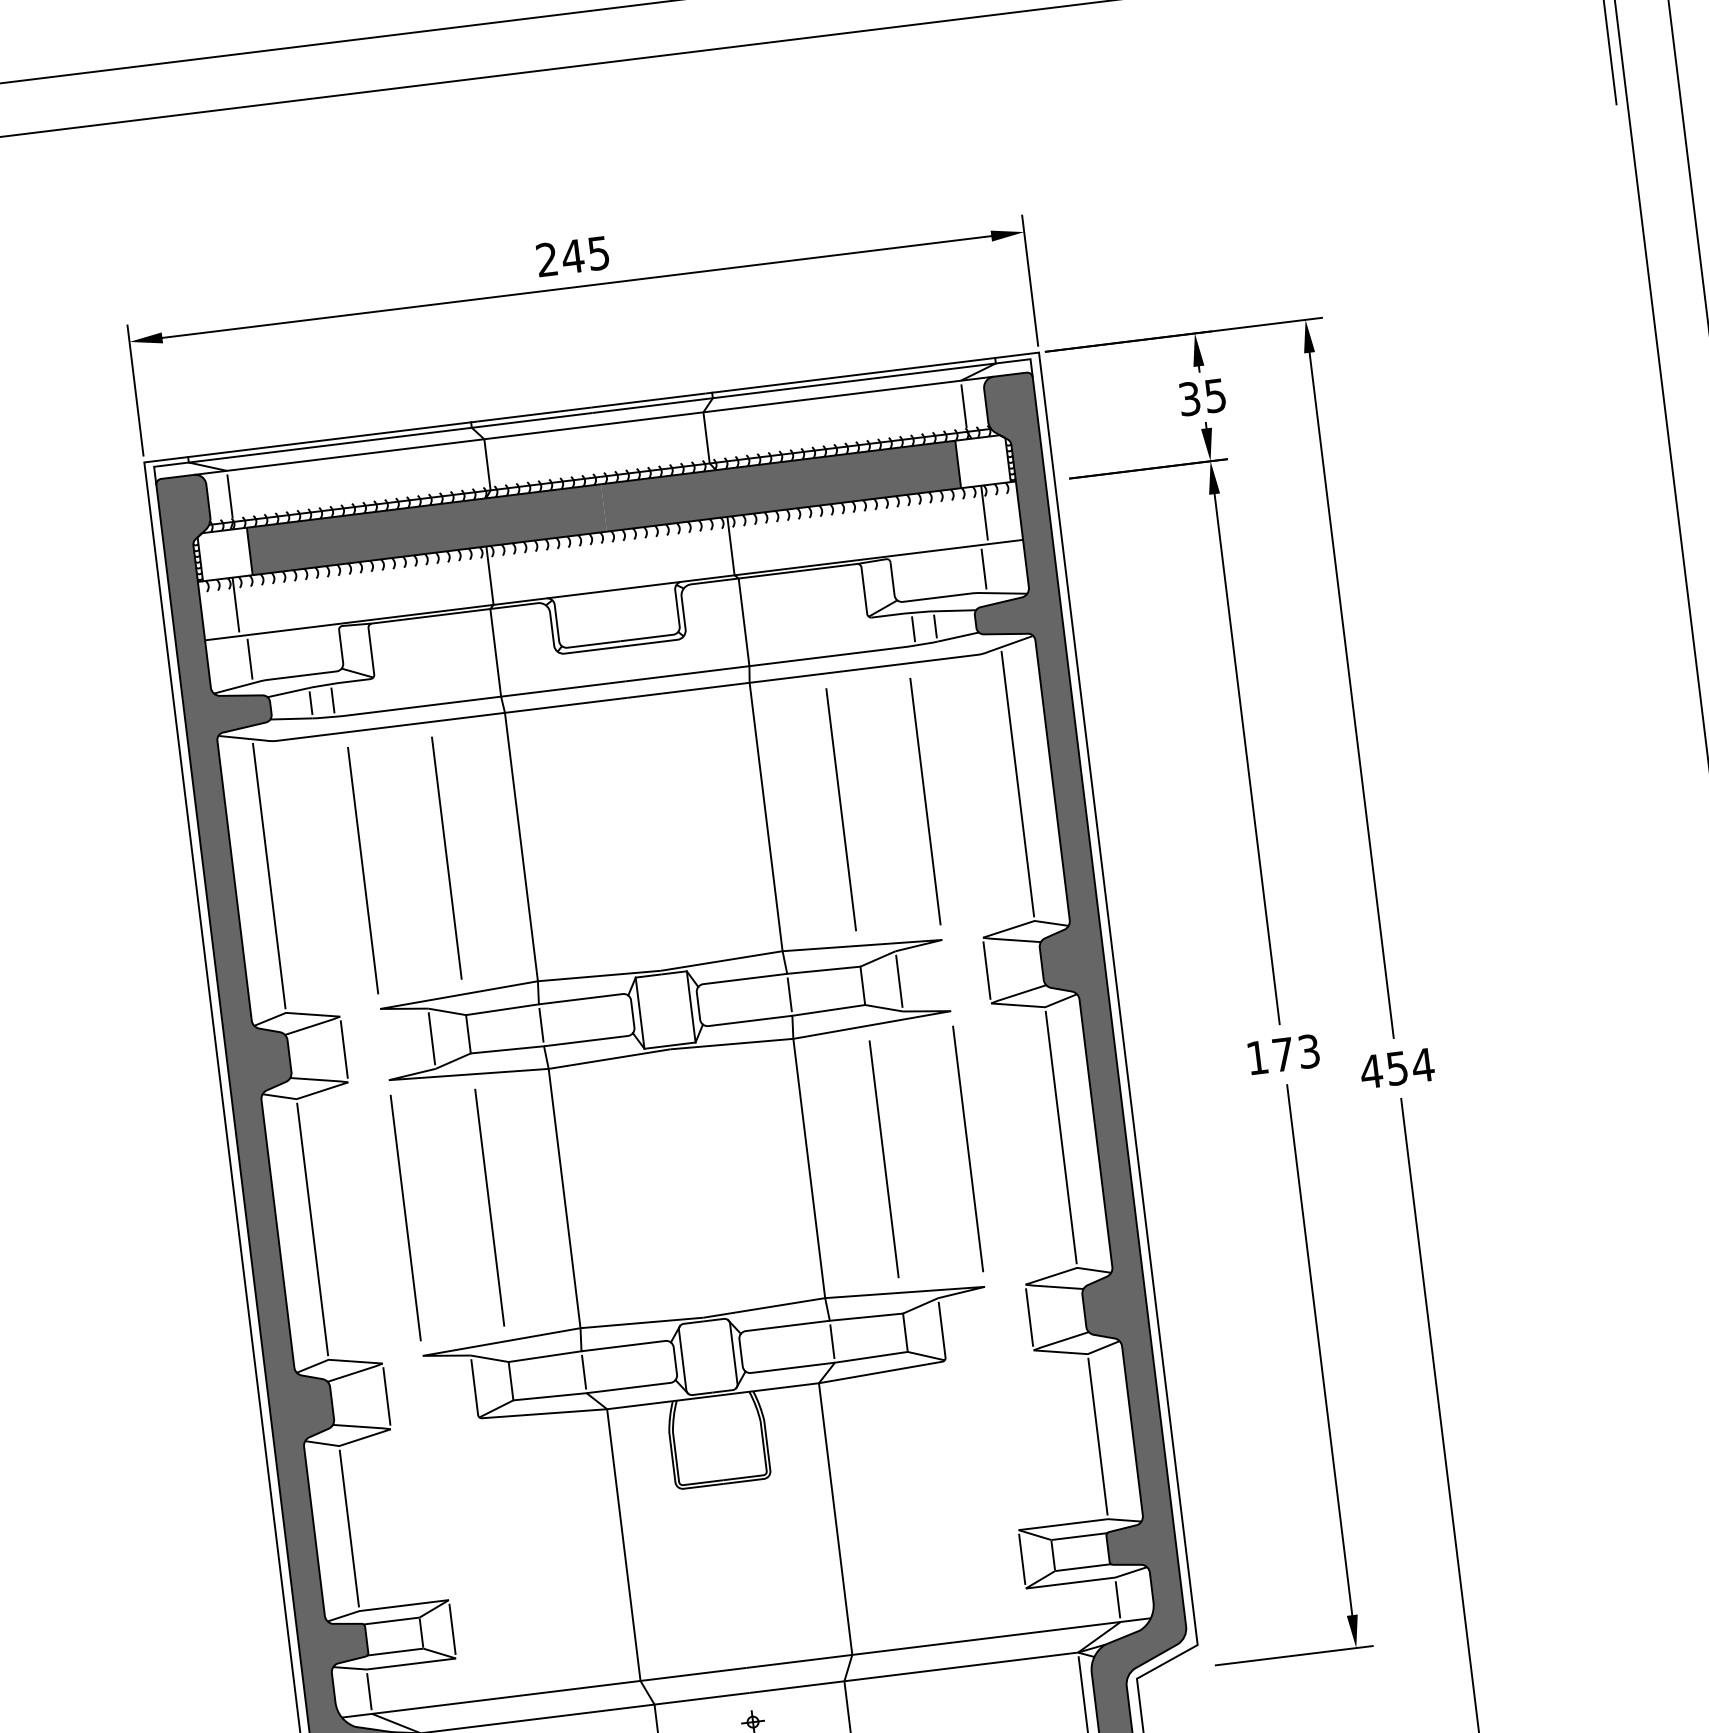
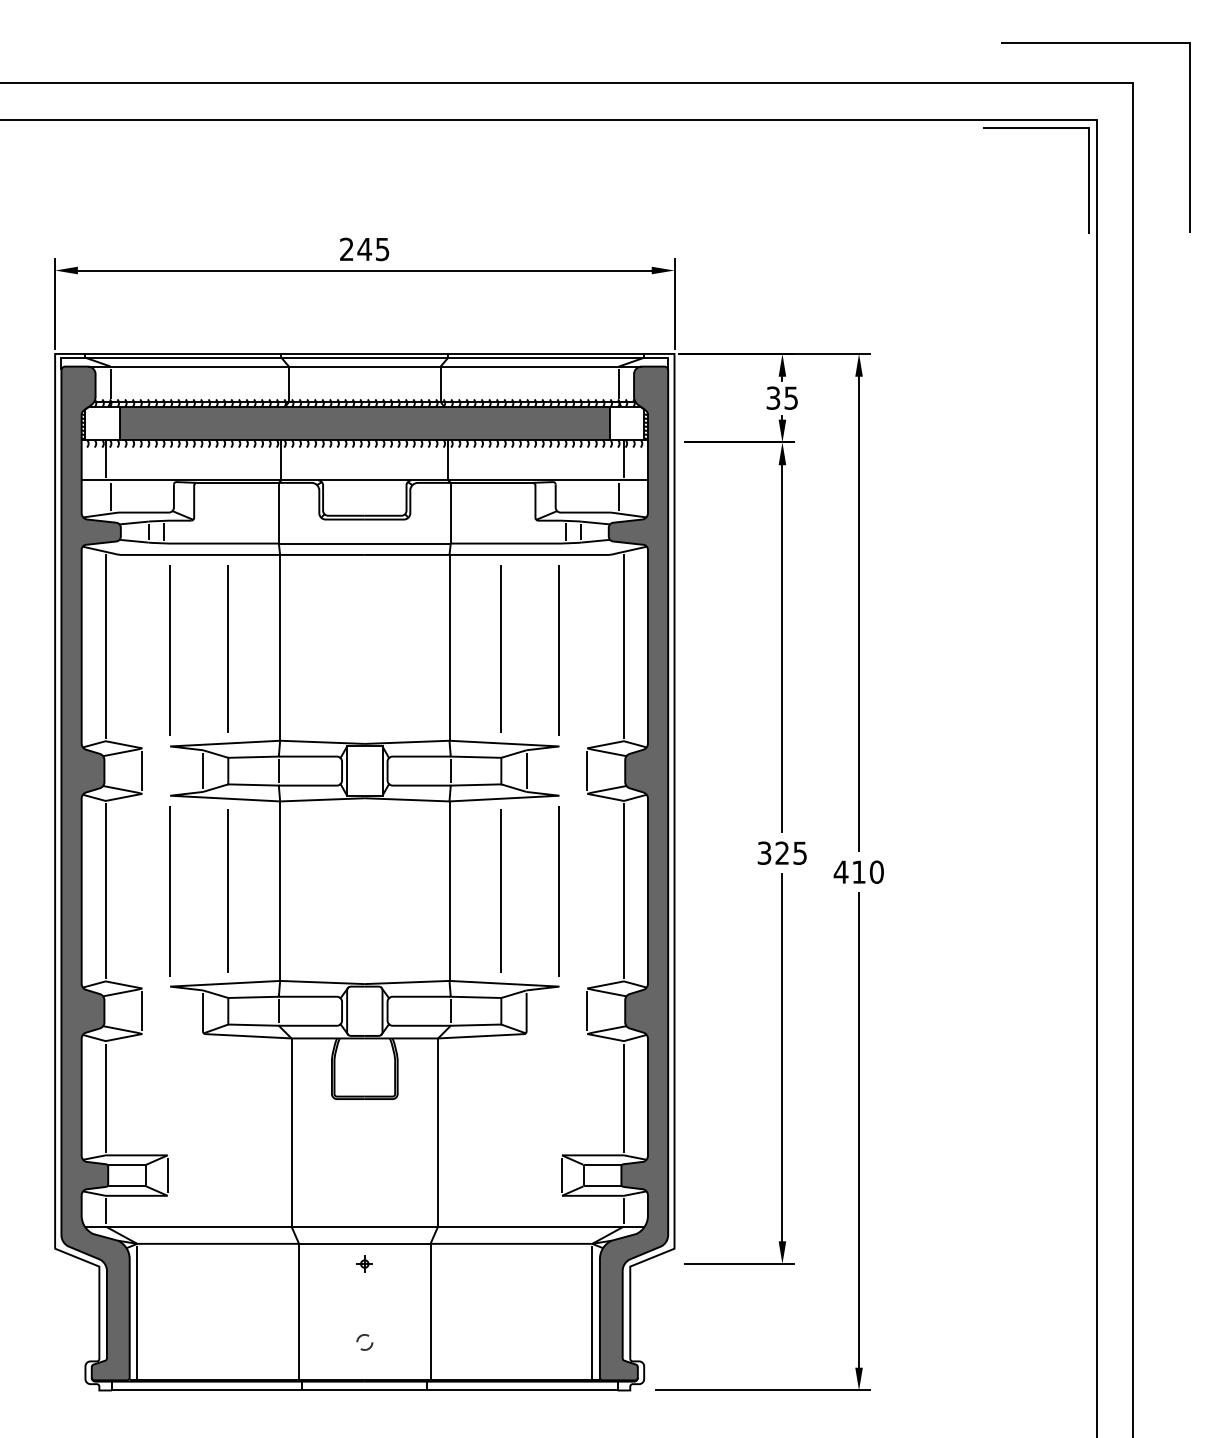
text: (1281, 1053) -> (781, 852), 173 -> 325
text: (1410, 1065) -> (868, 871), 454 -> 410

